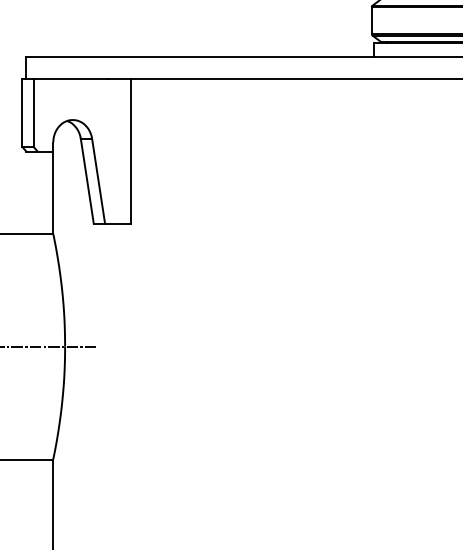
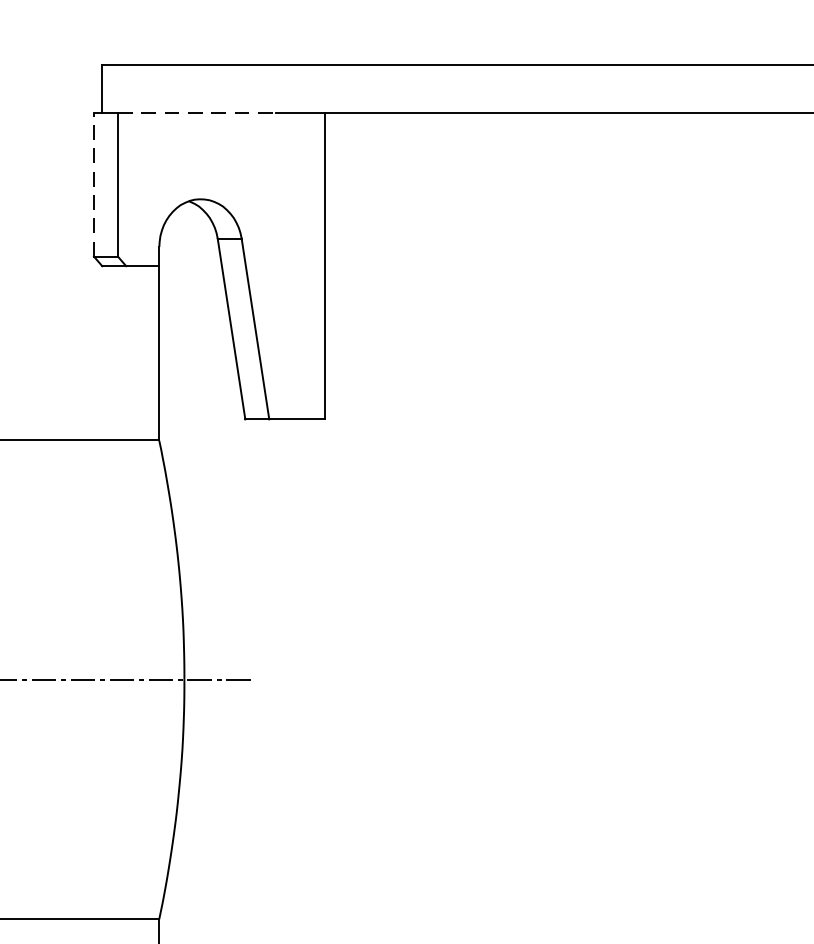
line: (71, 79) -> (197, 113), solid -> dashed
line: (22, 113) -> (94, 185), solid -> dashed

